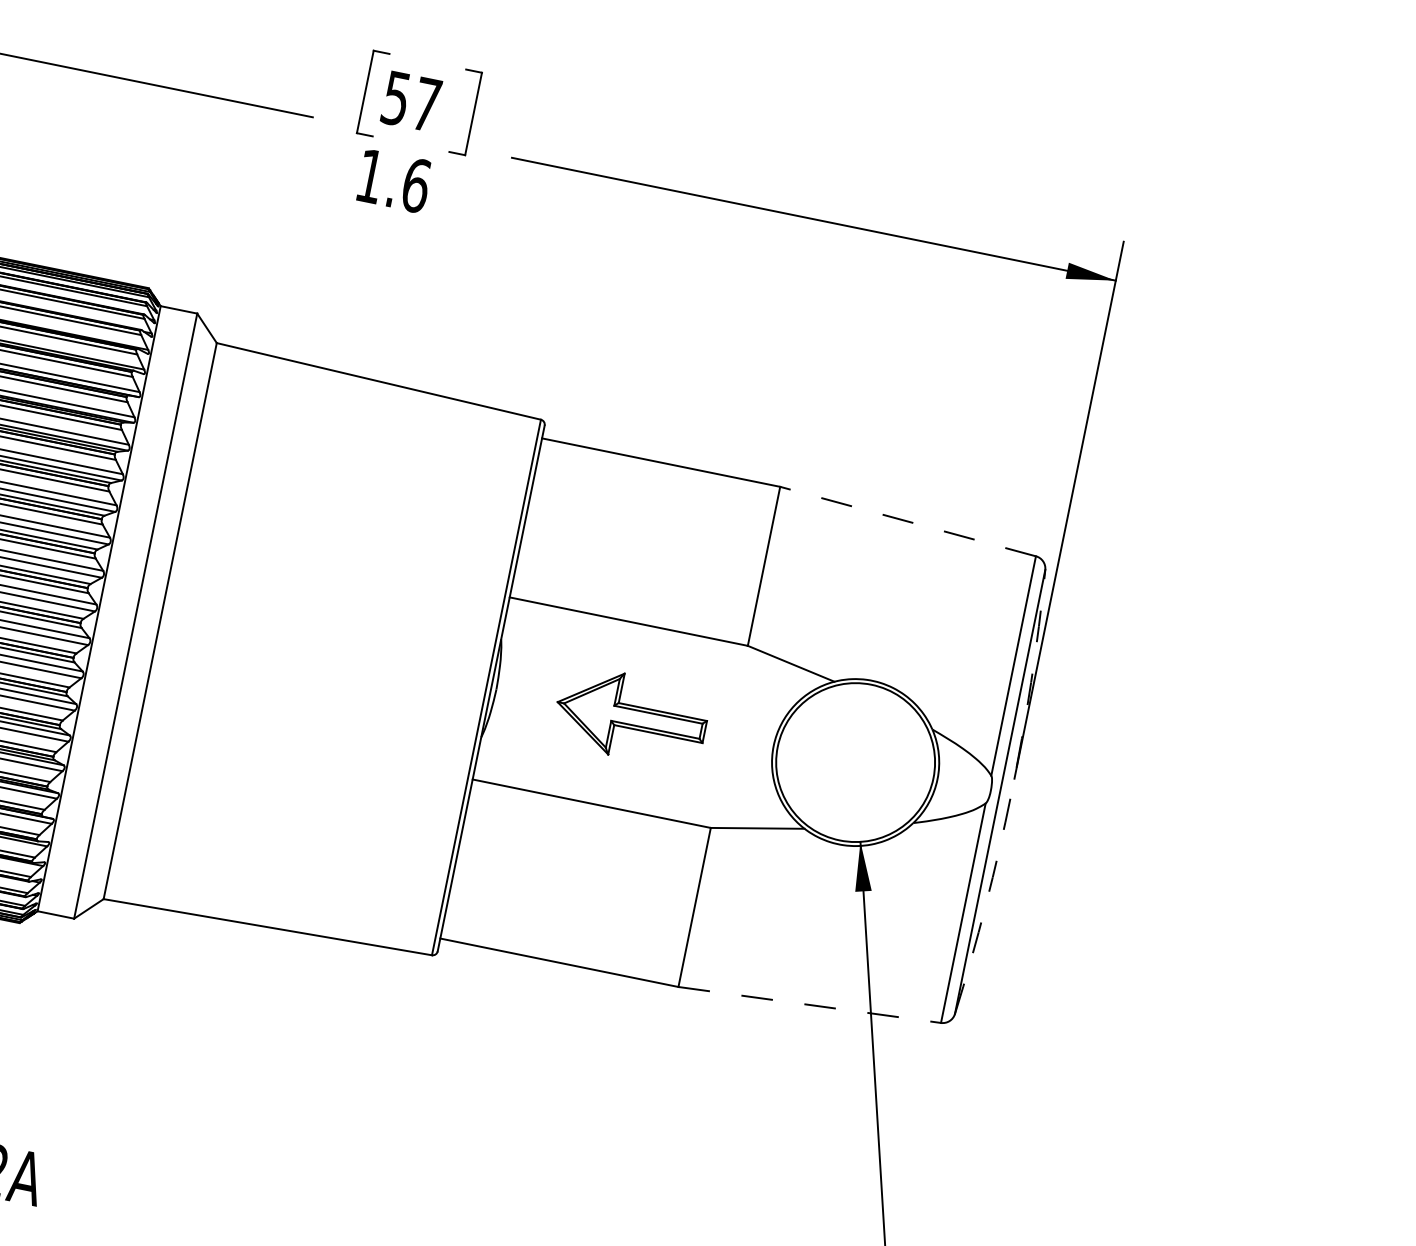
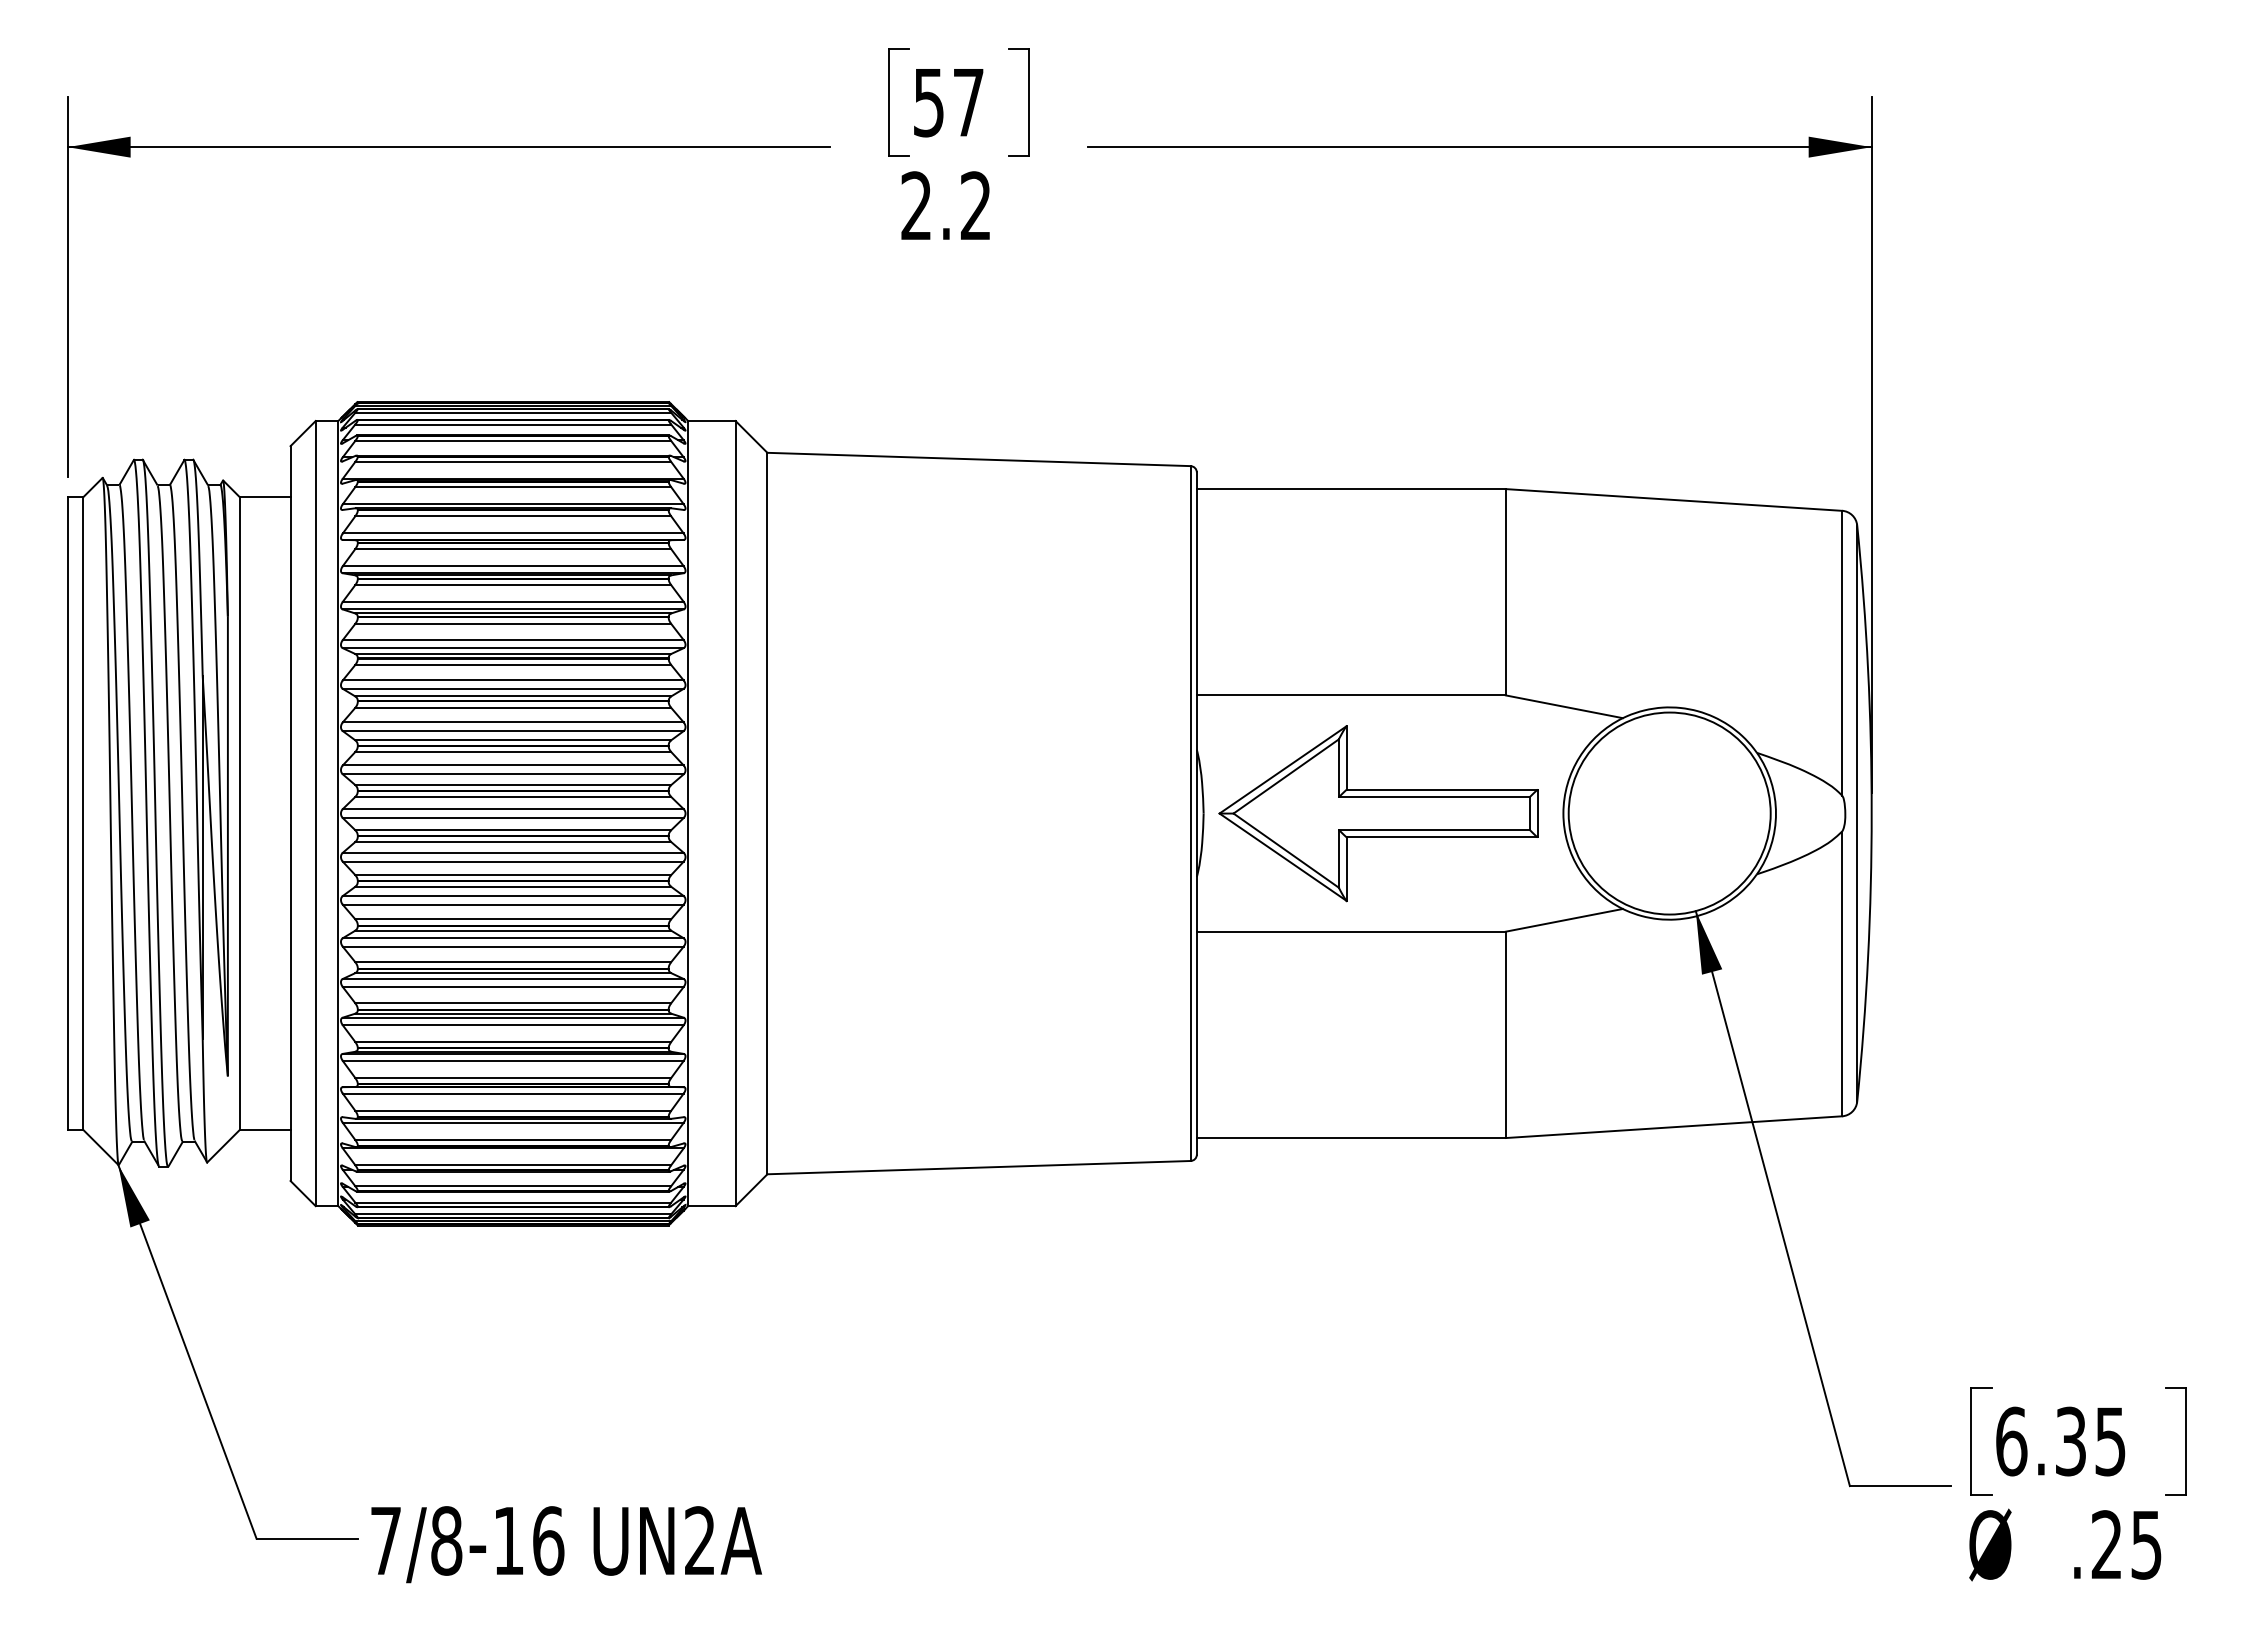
text: (393, 180) -> (946, 205), 1.6 -> 2.2
line: (907, 521) -> (1673, 499), dashed -> solid
part: (631, 716) -> (1378, 813), size x1.67
arc: (1011, 794) -> (1871, 813), dashed -> solid
line: (810, 1005) -> (1674, 1127), dashed -> solid

